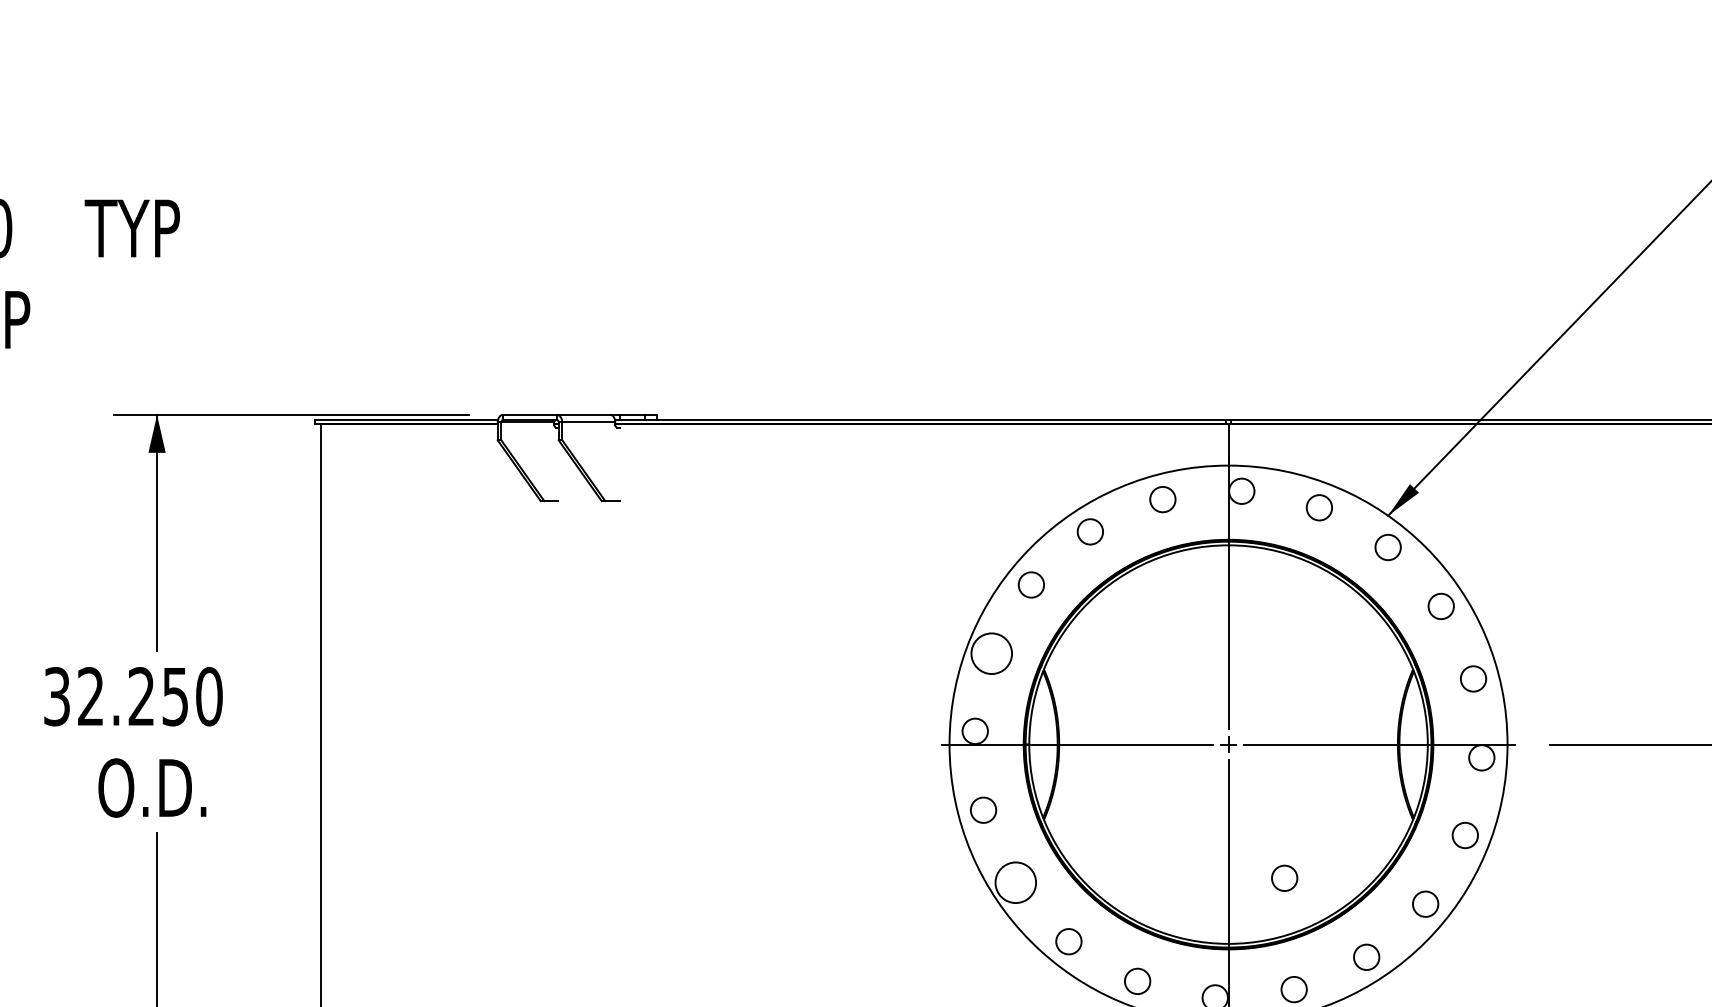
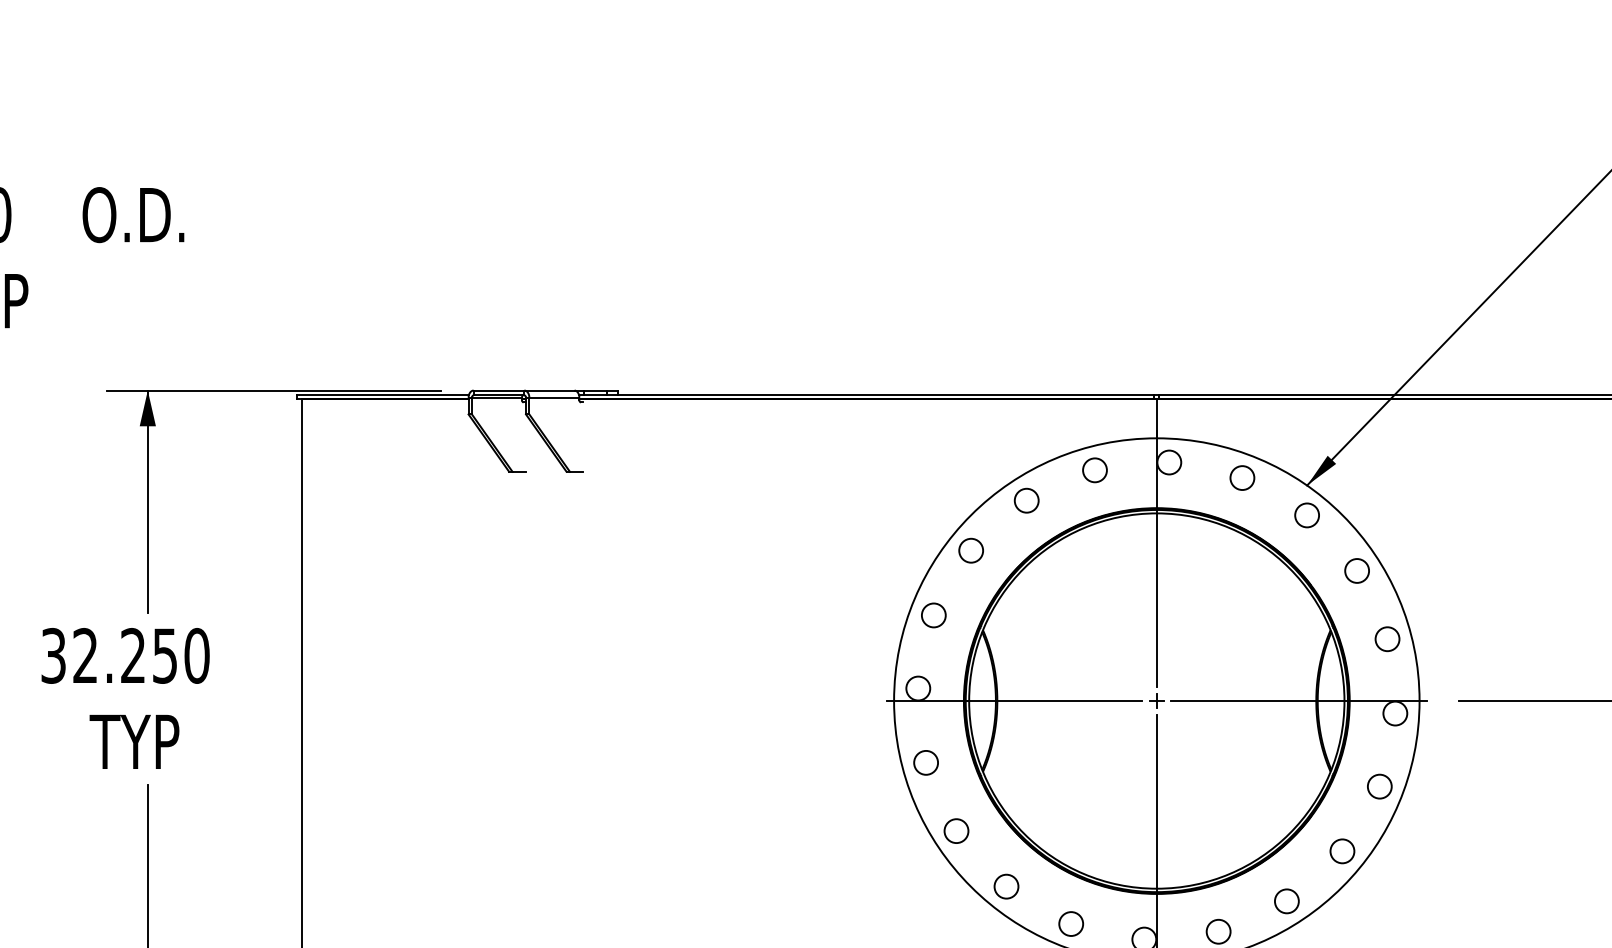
text: (139, 228) -> (131, 215), TYP -> O.D.
circle: (991, 653) -> (933, 615), size x0.62
text: (150, 787) -> (141, 741), O.D. -> TYP
circle: (1284, 877) -> (1209, 826), removed
circle: (1015, 882) -> (956, 830), size x0.62

